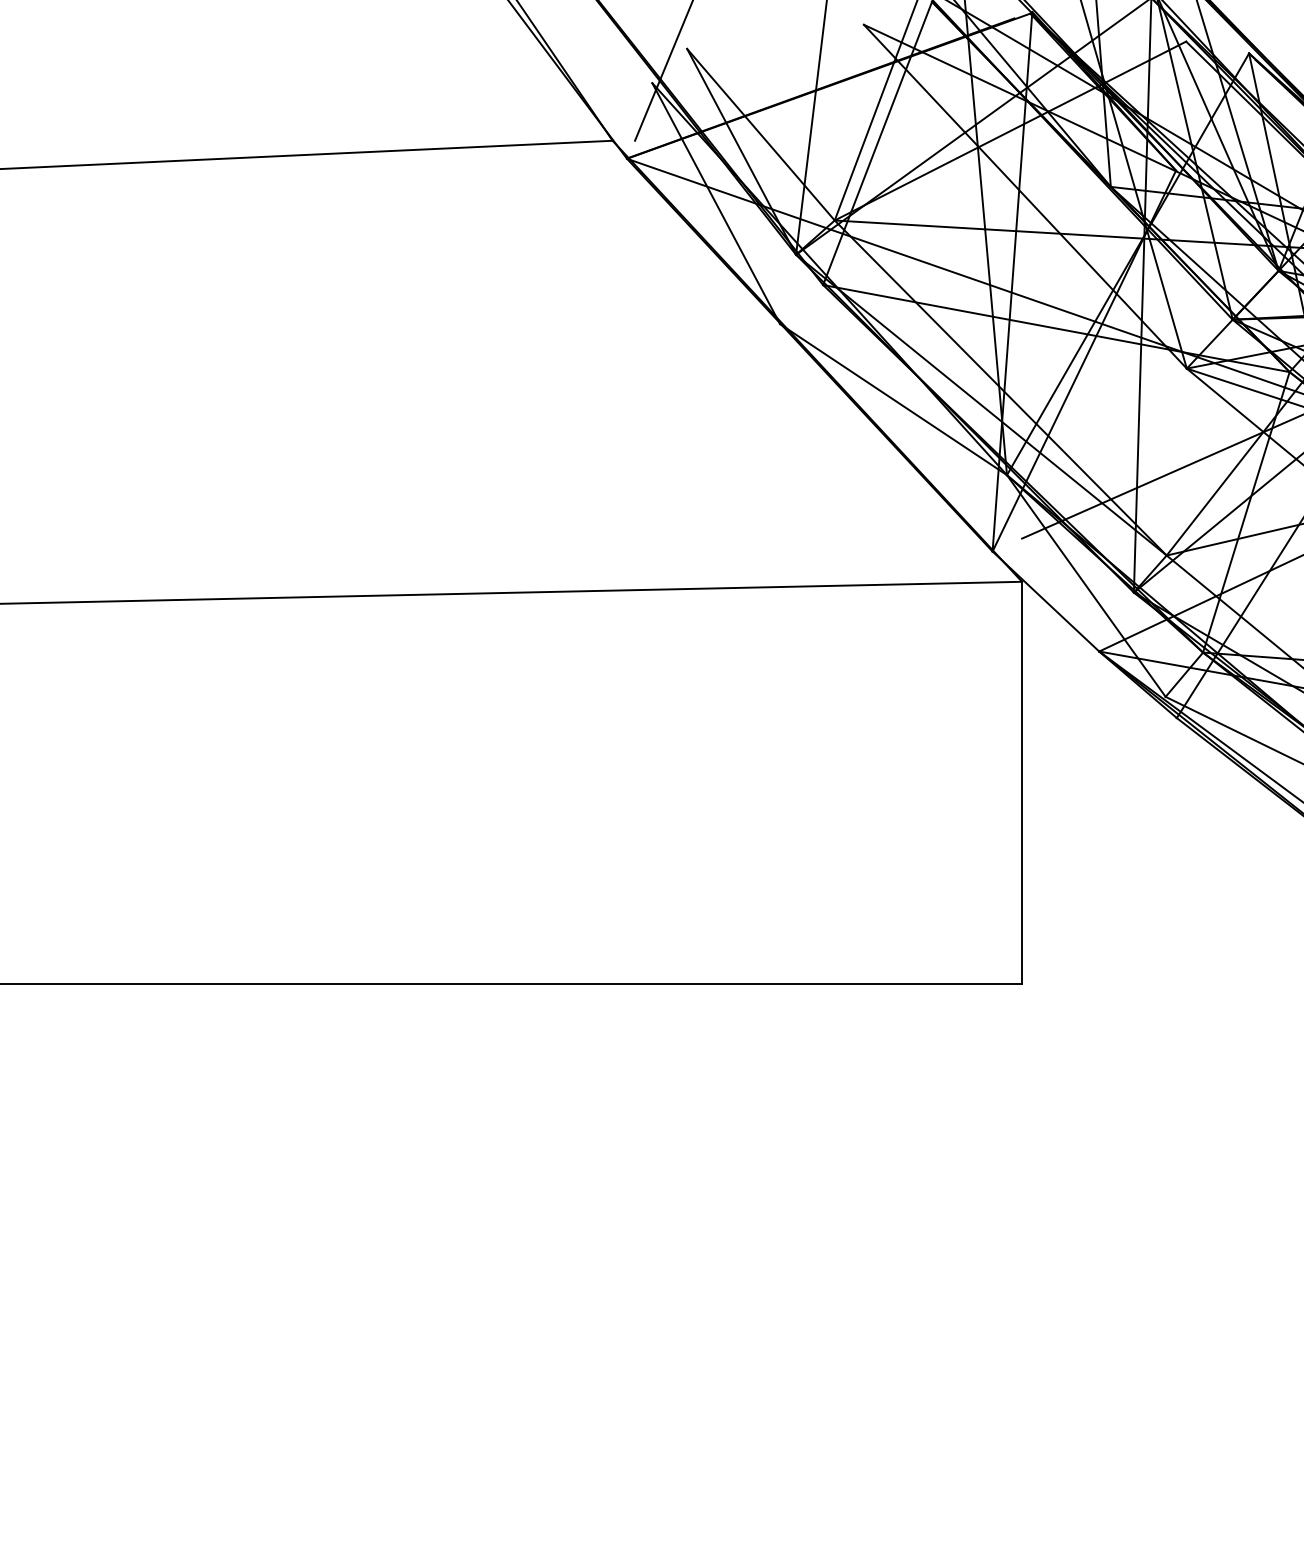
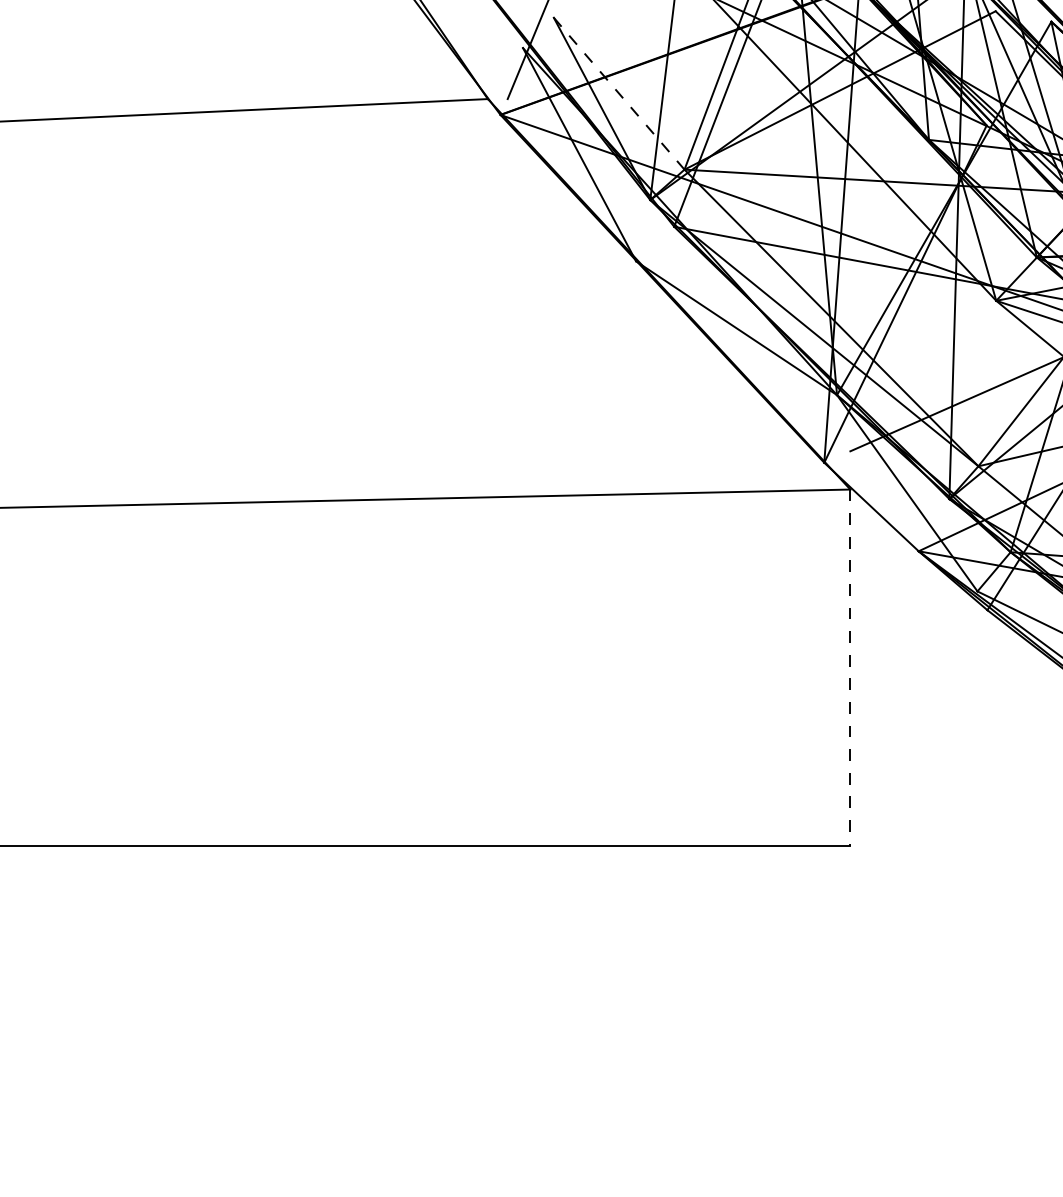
line: (761, 135) -> (619, 94), solid -> dashed
line: (1022, 783) -> (850, 668), solid -> dashed

